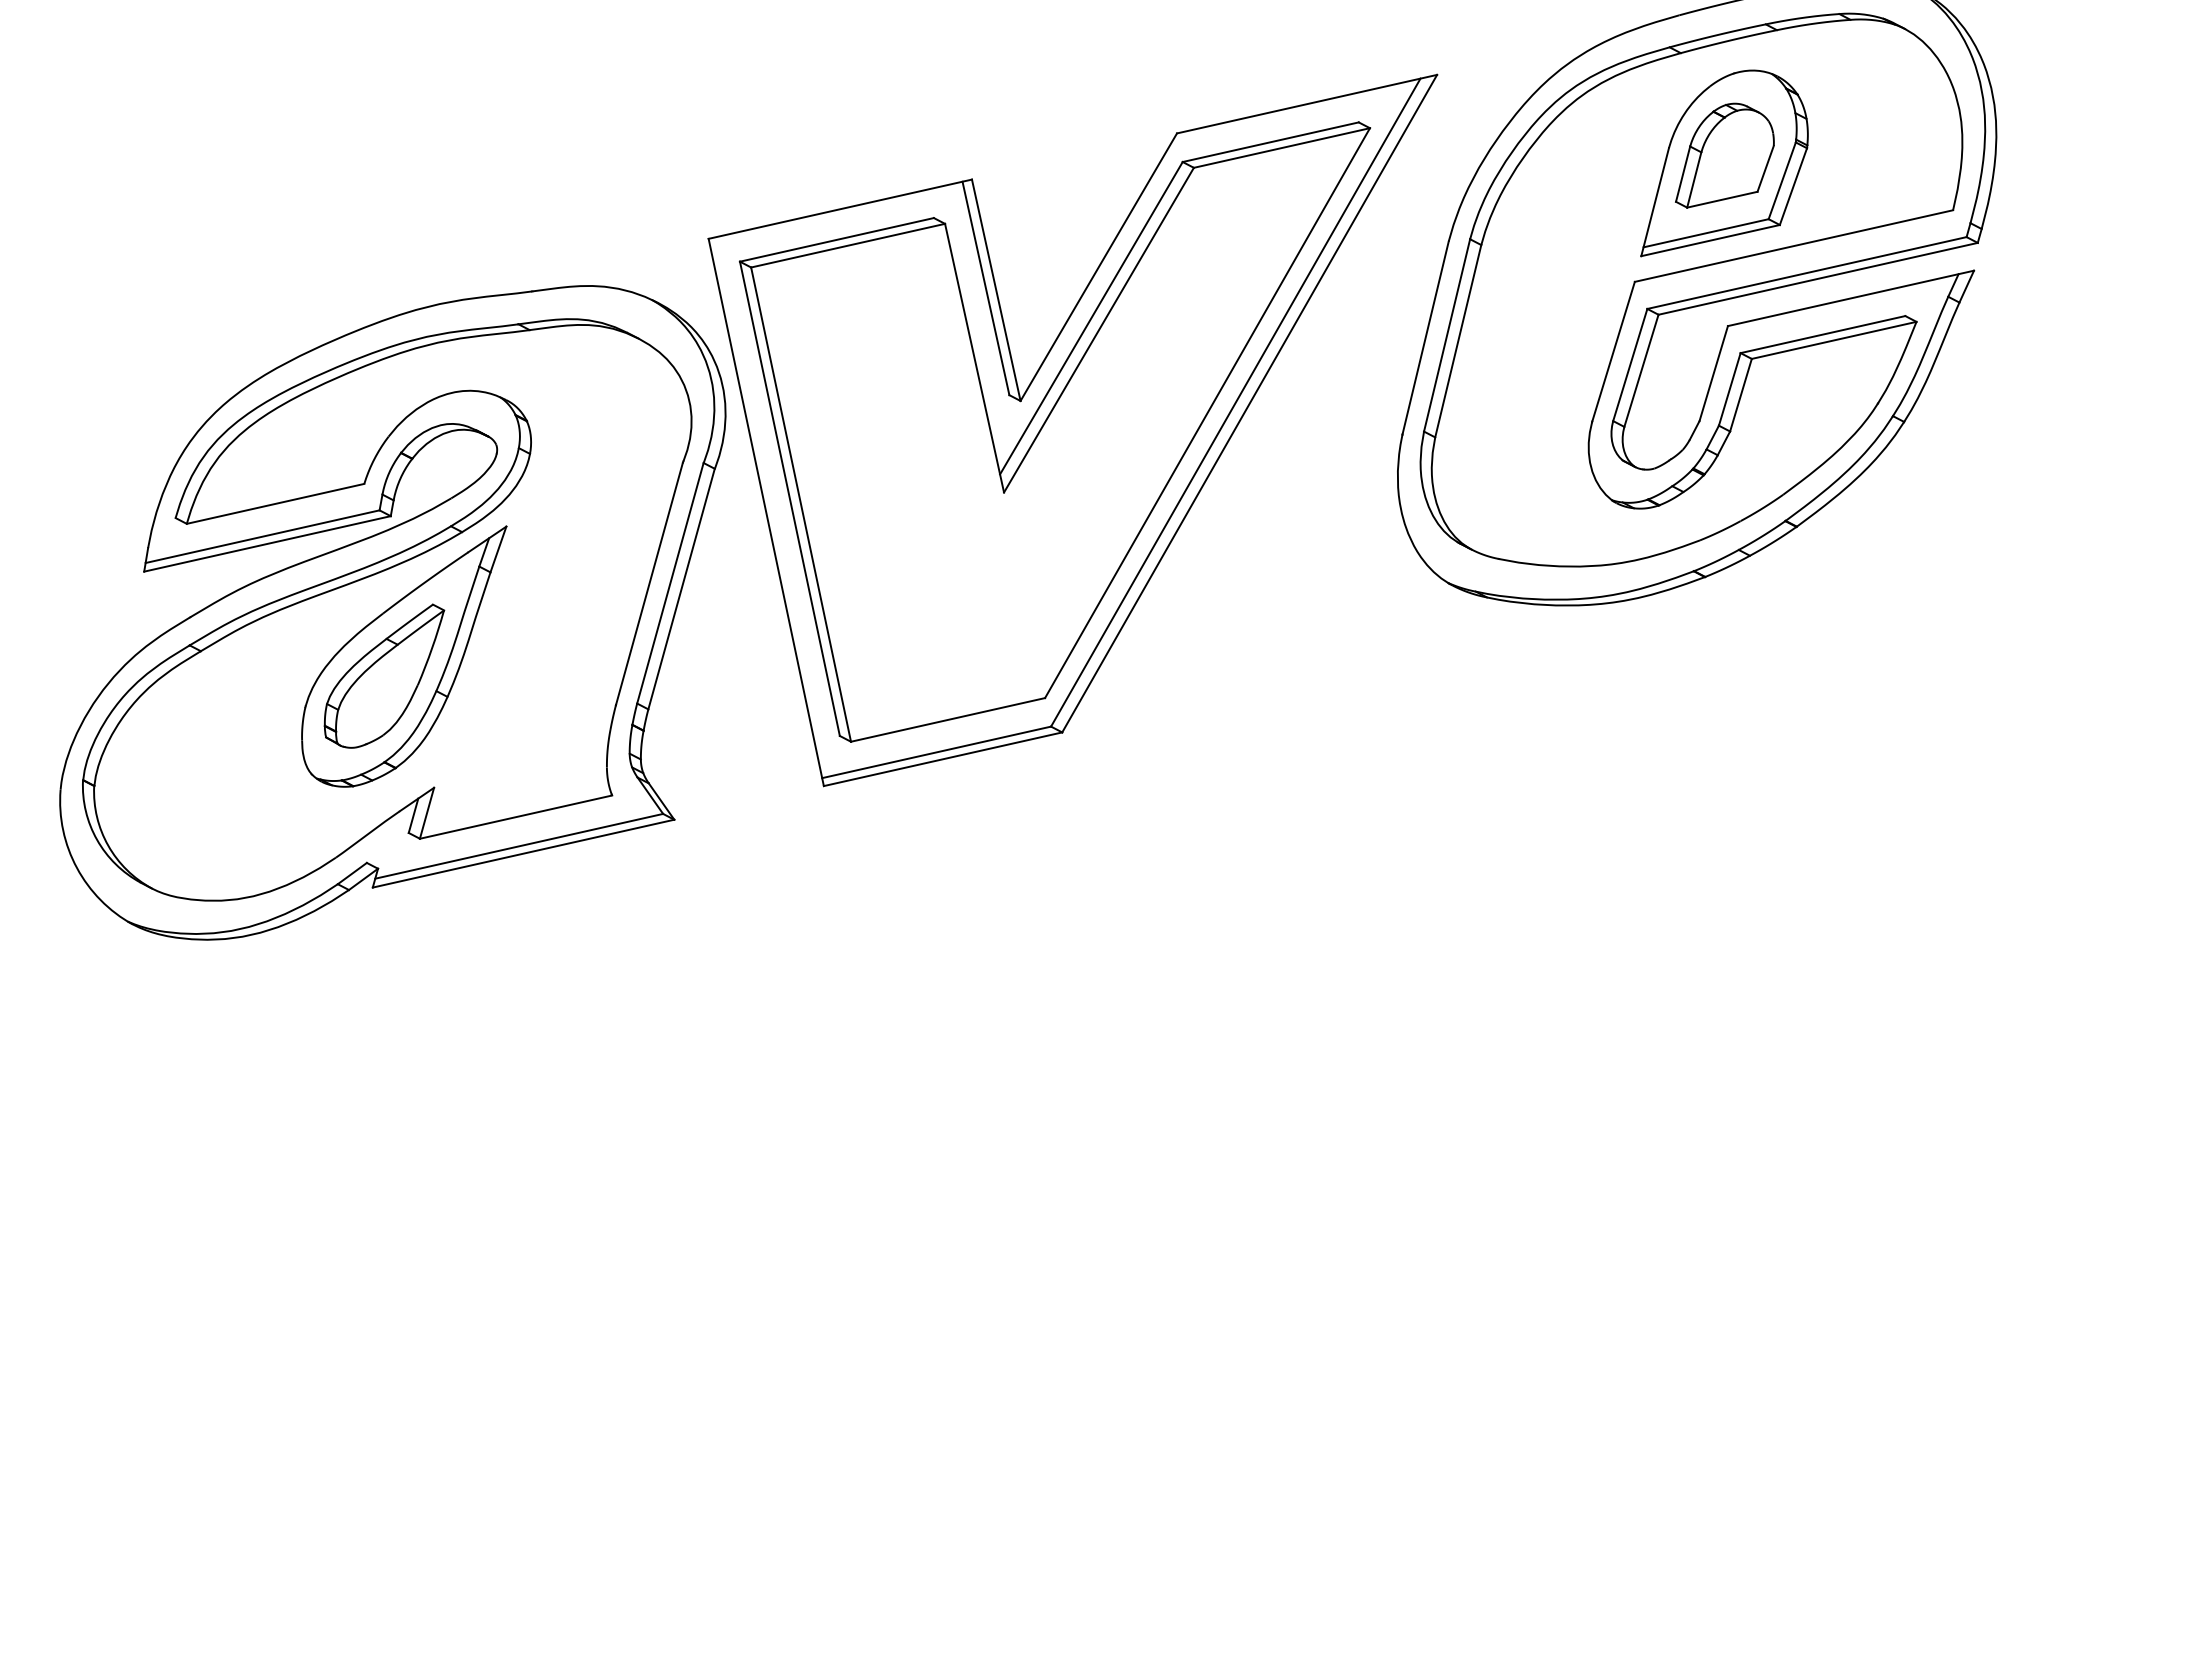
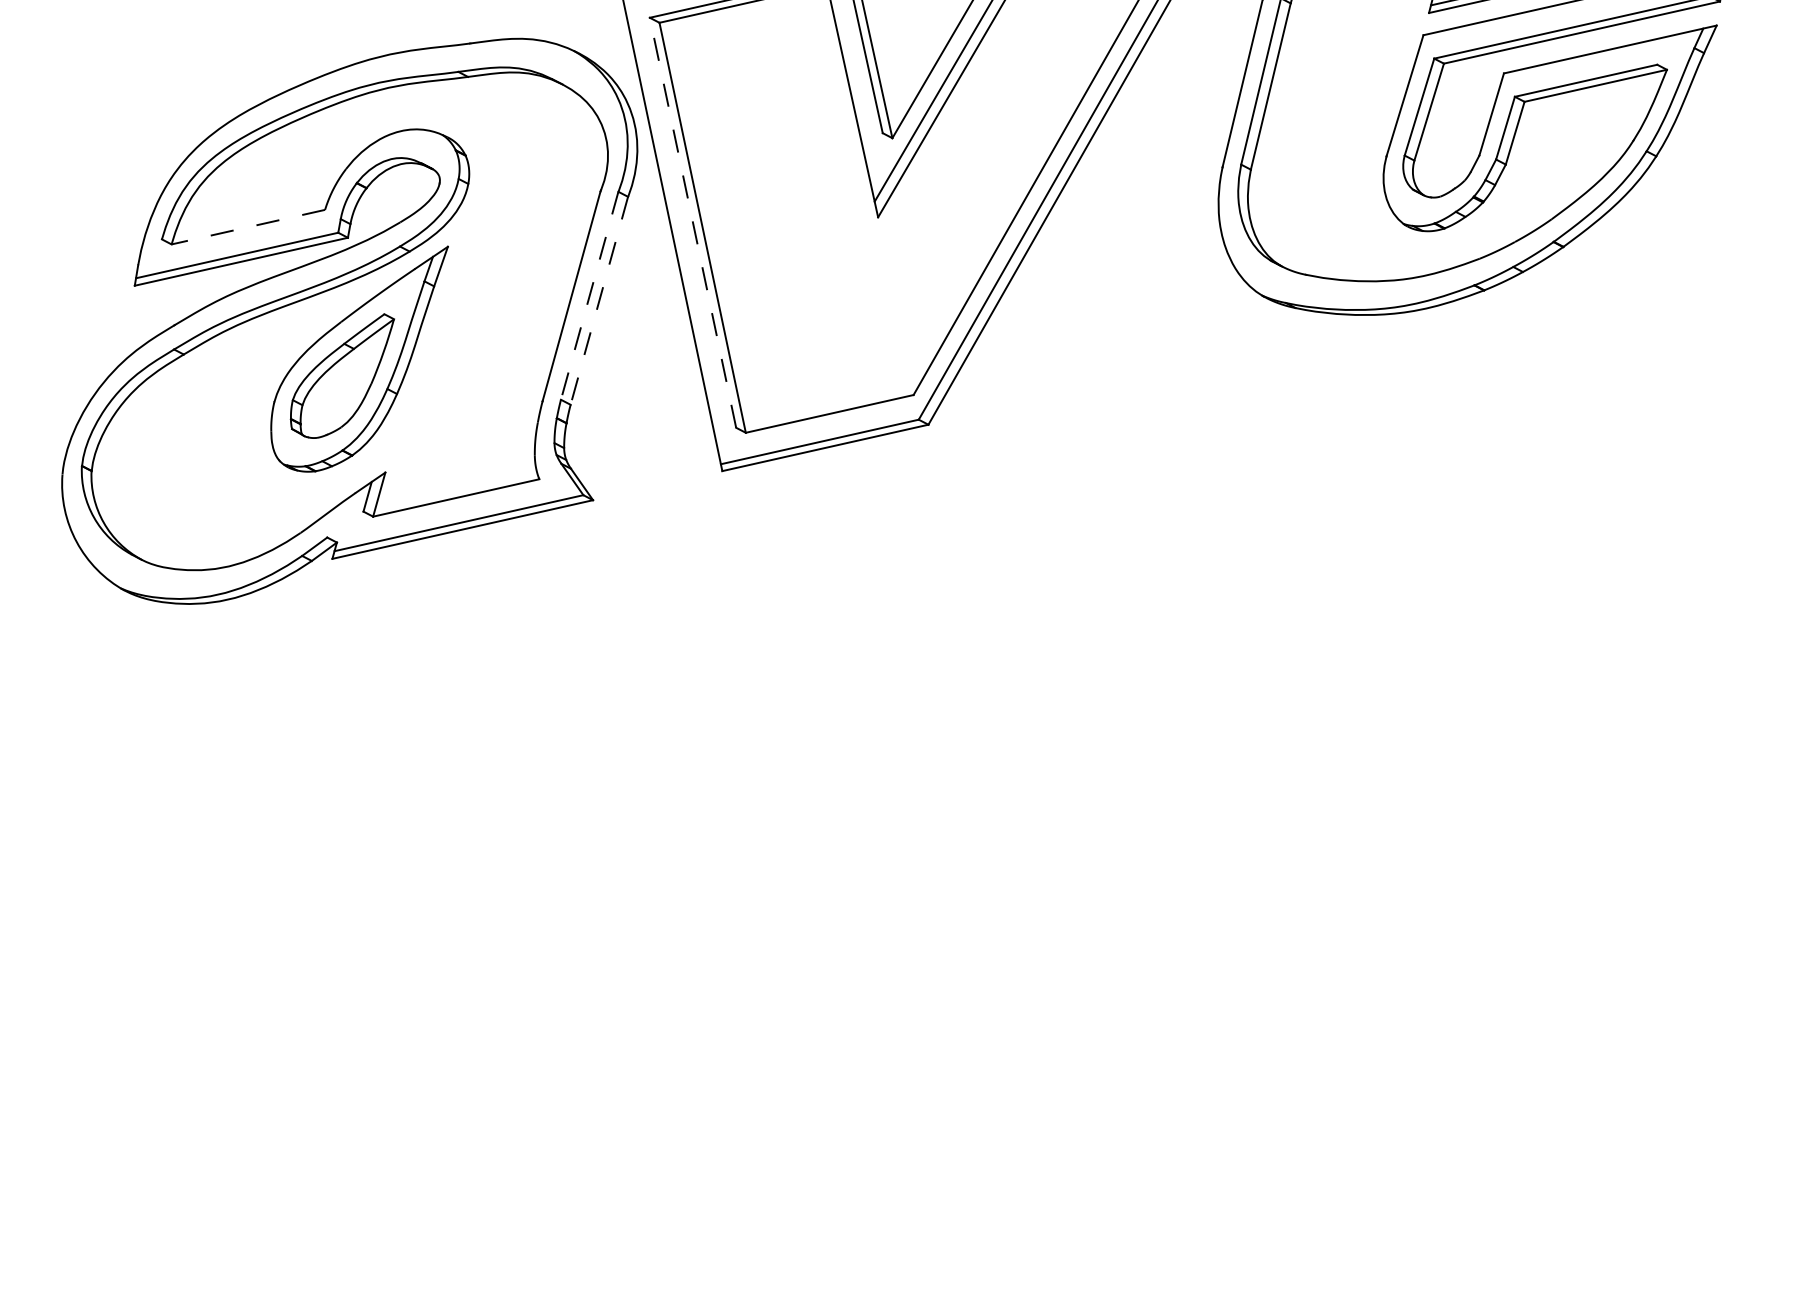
line: (789, 498) -> (692, 222), solid -> dashed
line: (275, 503) -> (248, 226), solid -> dashed
line: (670, 583) -> (589, 295), solid -> dashed
line: (681, 589) -> (599, 301), solid -> dashed

